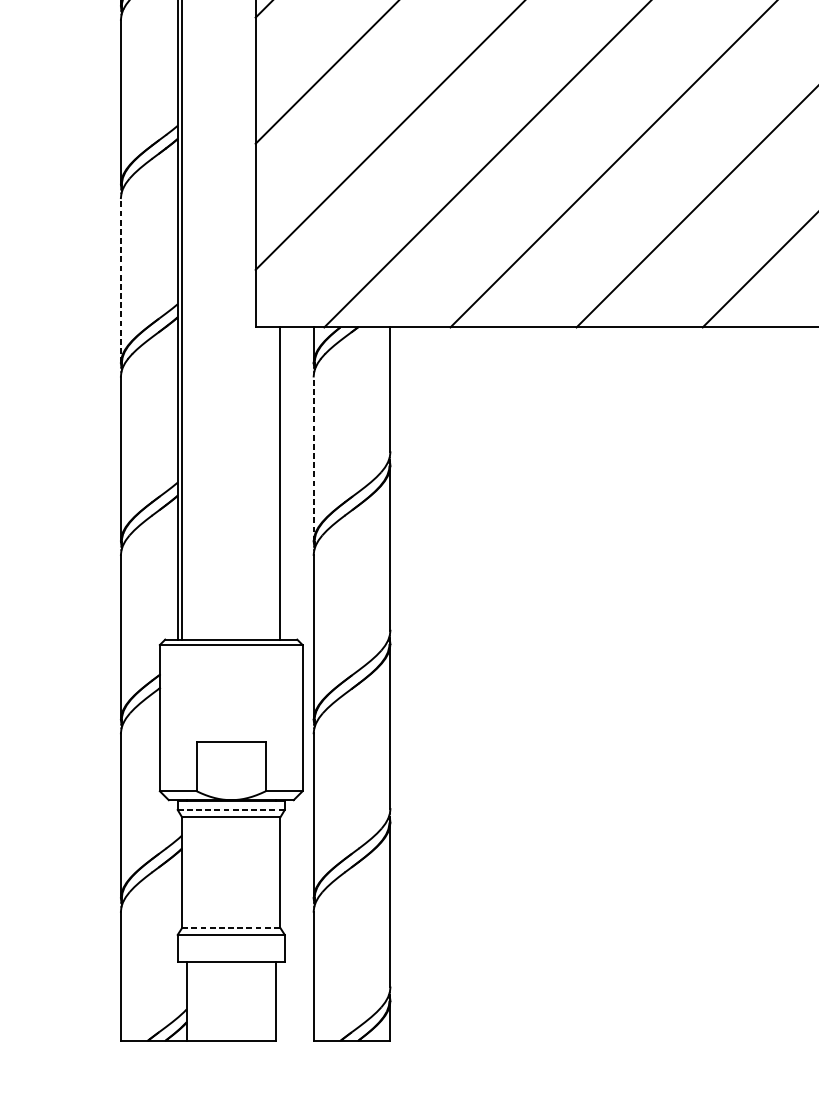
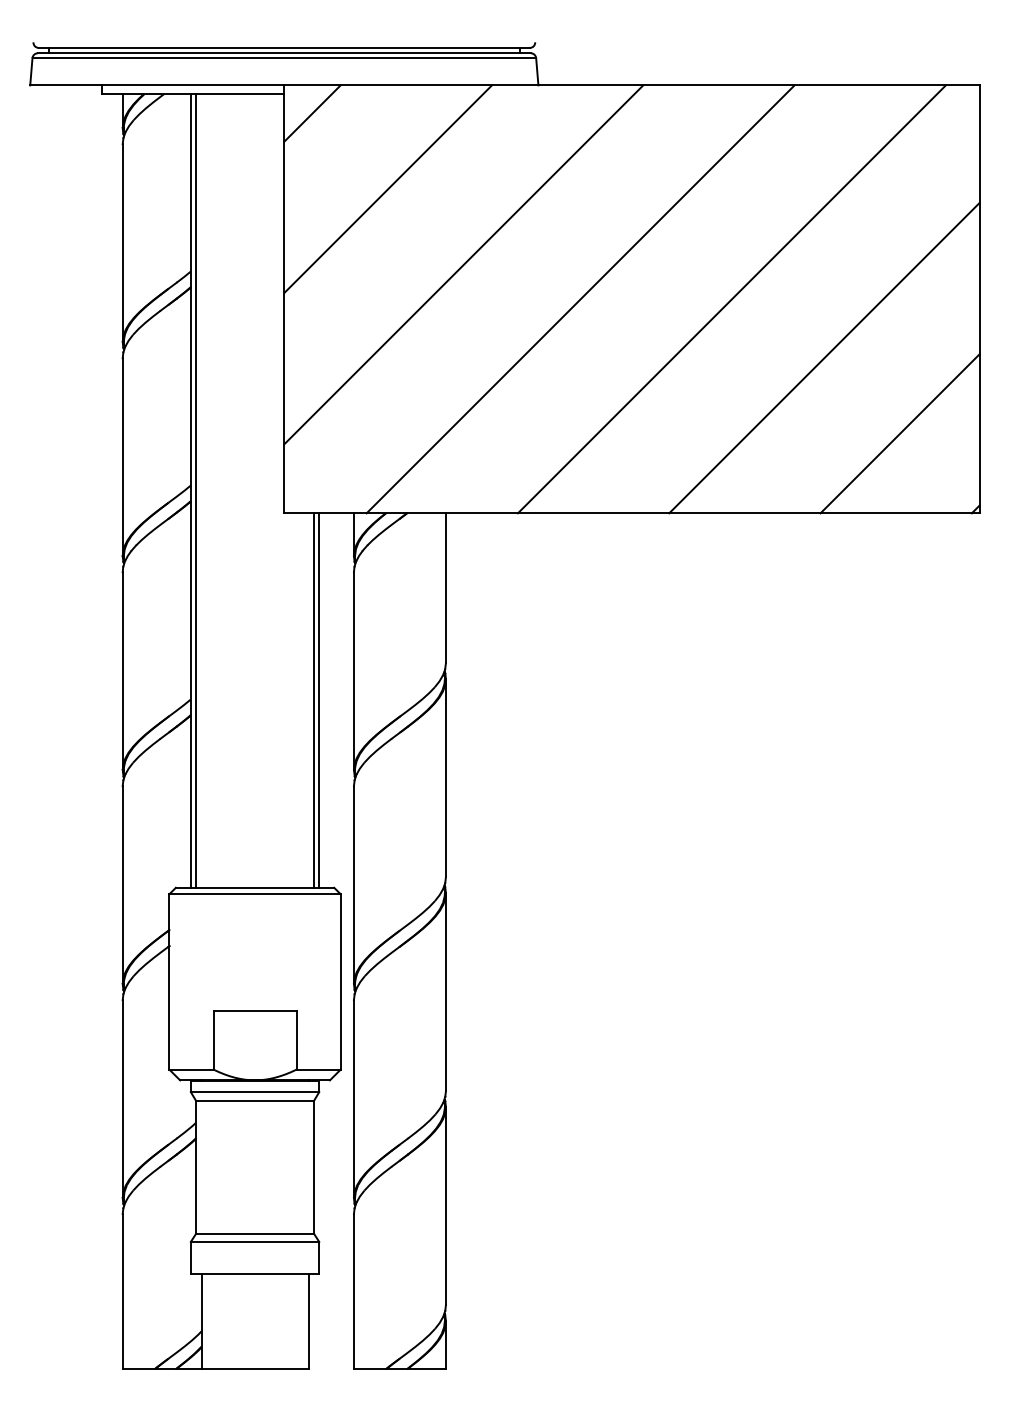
line: (120, 280) -> (122, 457), dashed -> solid
line: (313, 459) -> (353, 671), dashed -> solid
line: (284, 483) -> (319, 700), added
line: (231, 810) -> (255, 1092), dashed -> solid
line: (231, 927) -> (255, 1233), dashed -> solid

